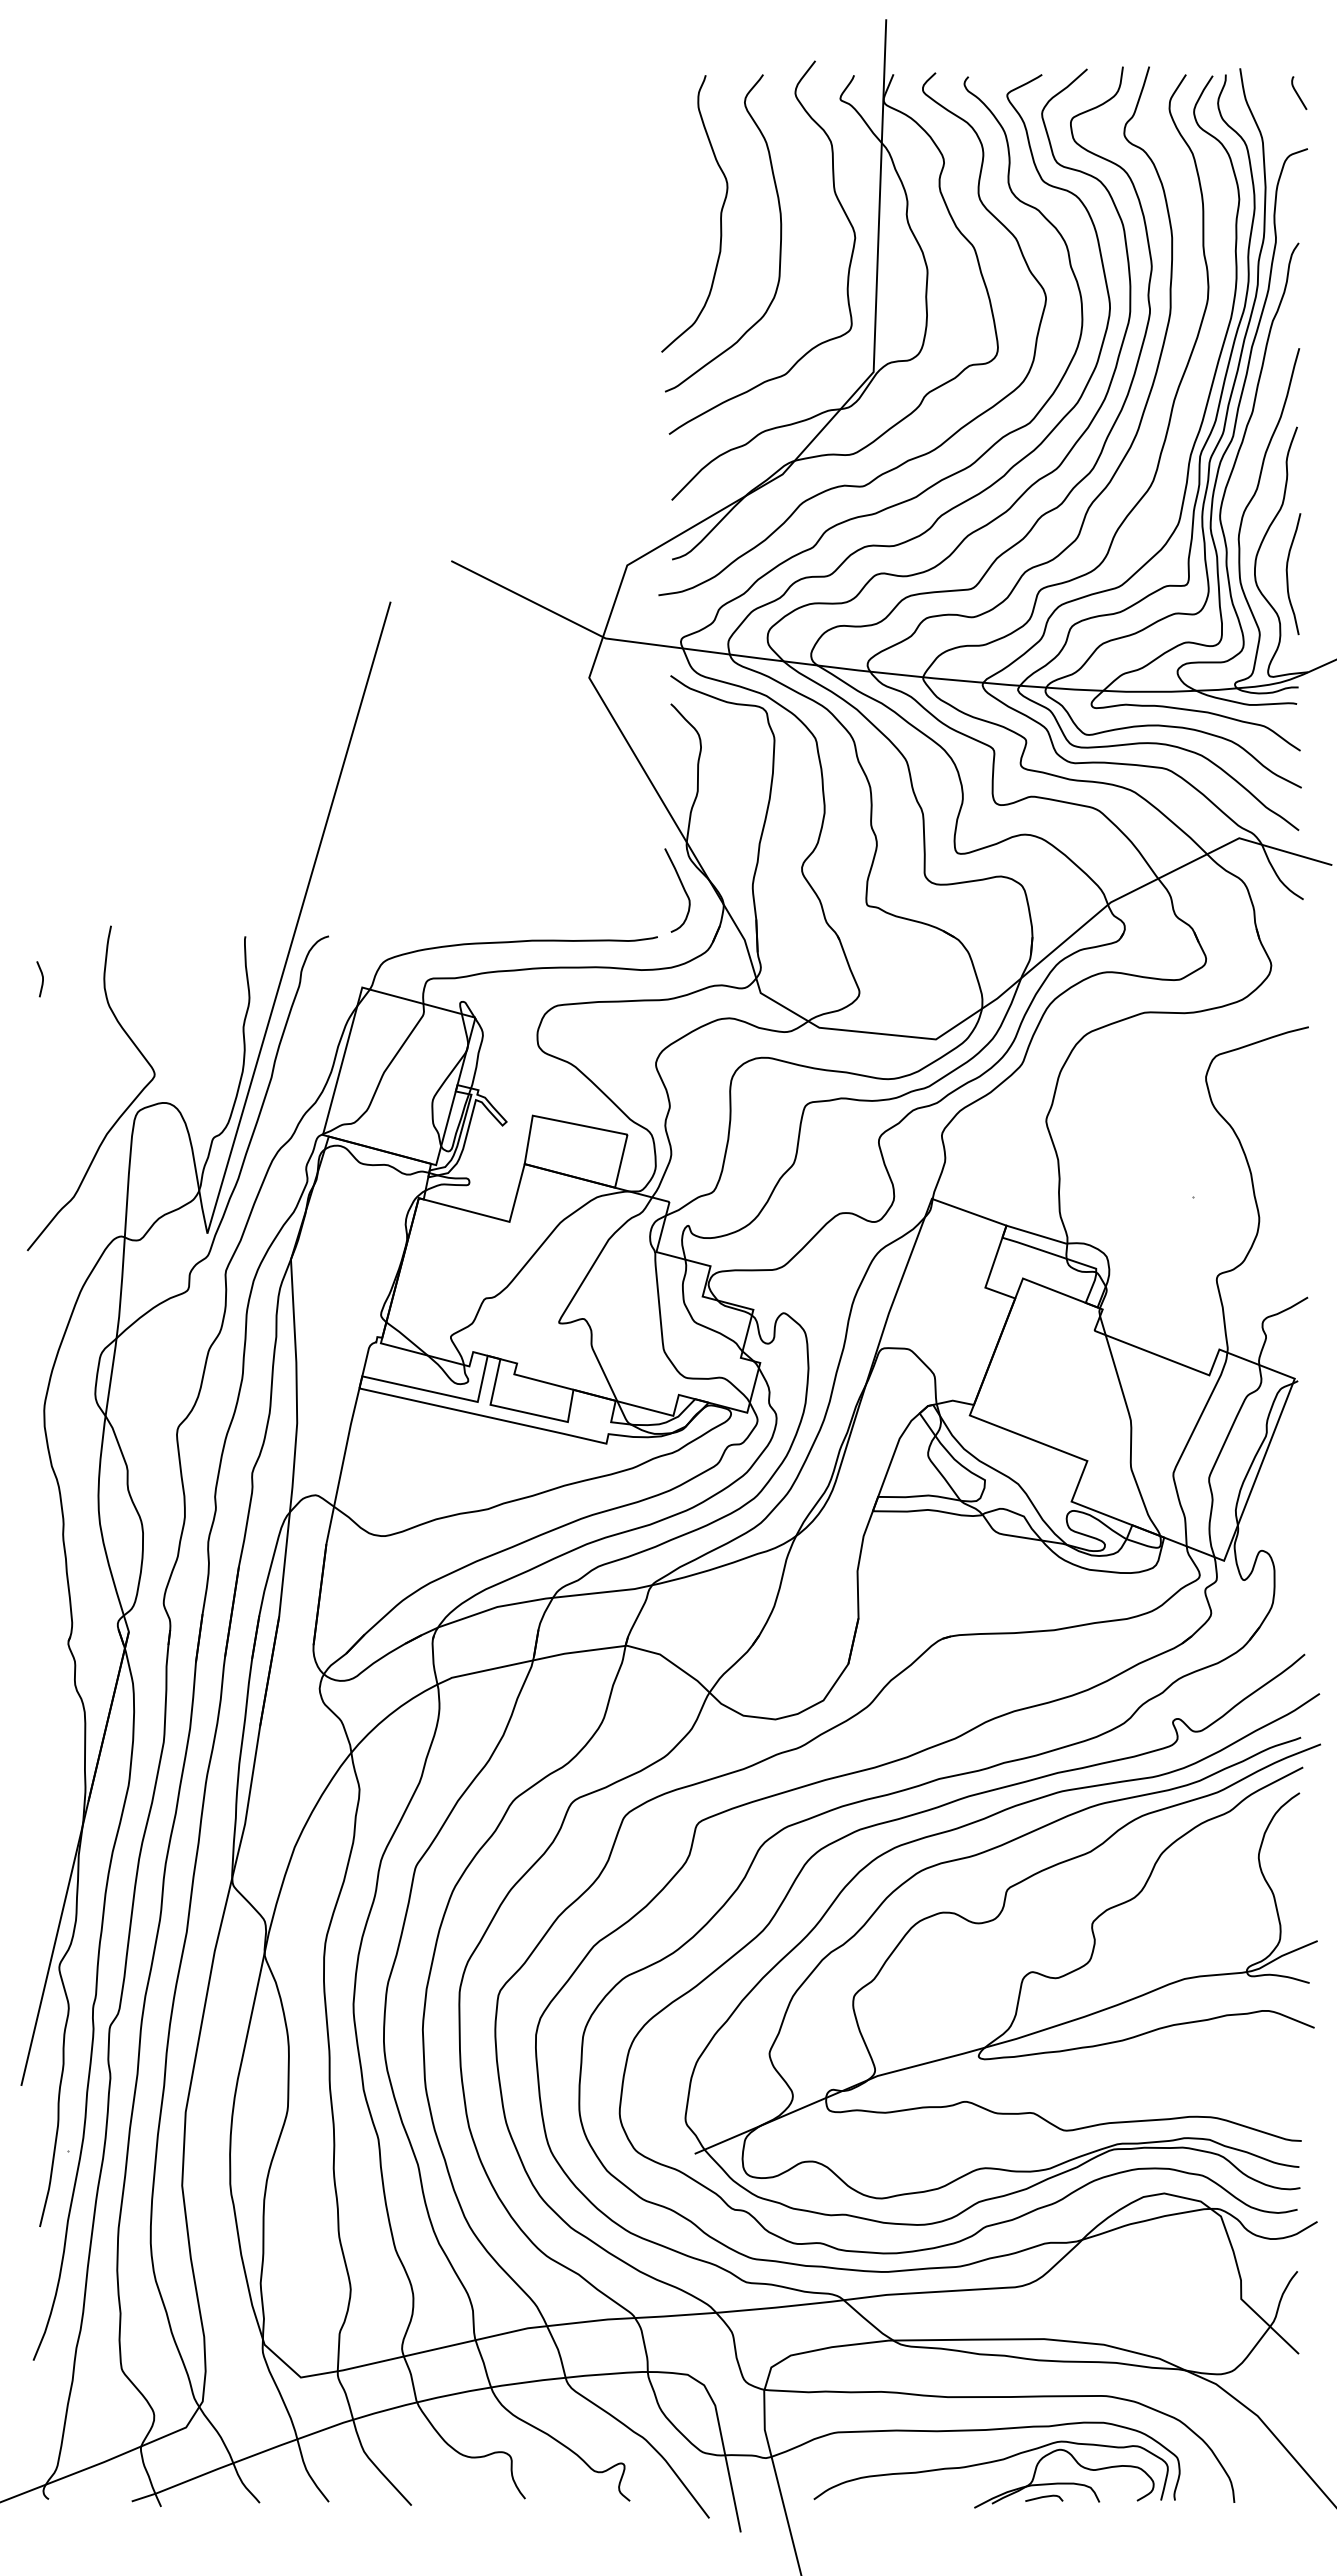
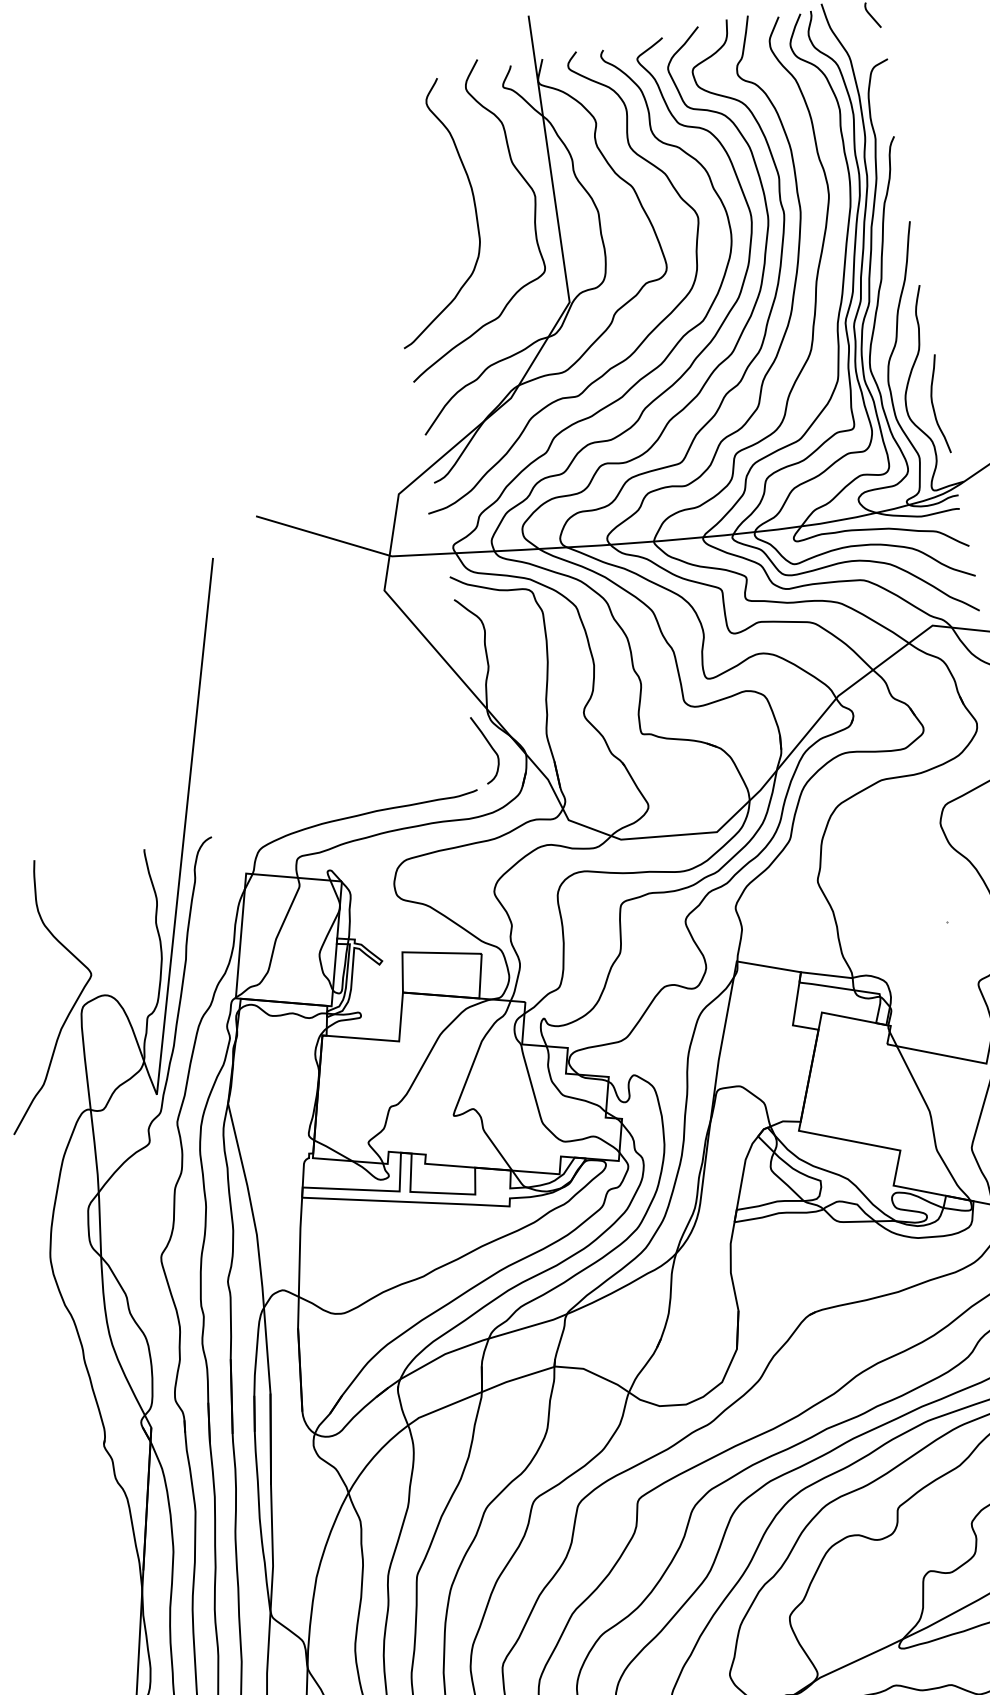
curve: (720, 213) -> (422, 196), removed

